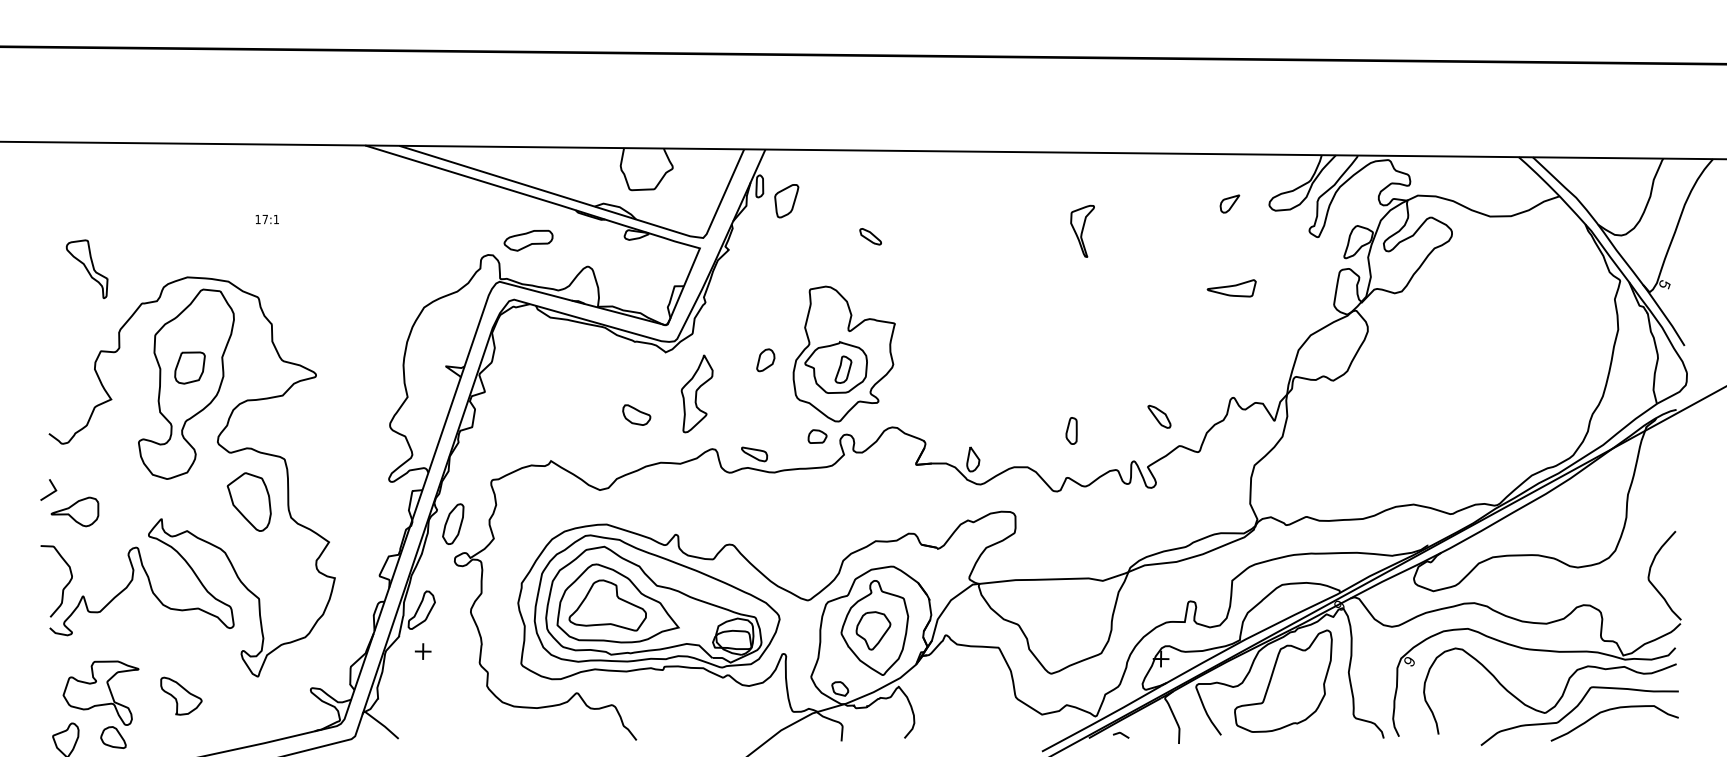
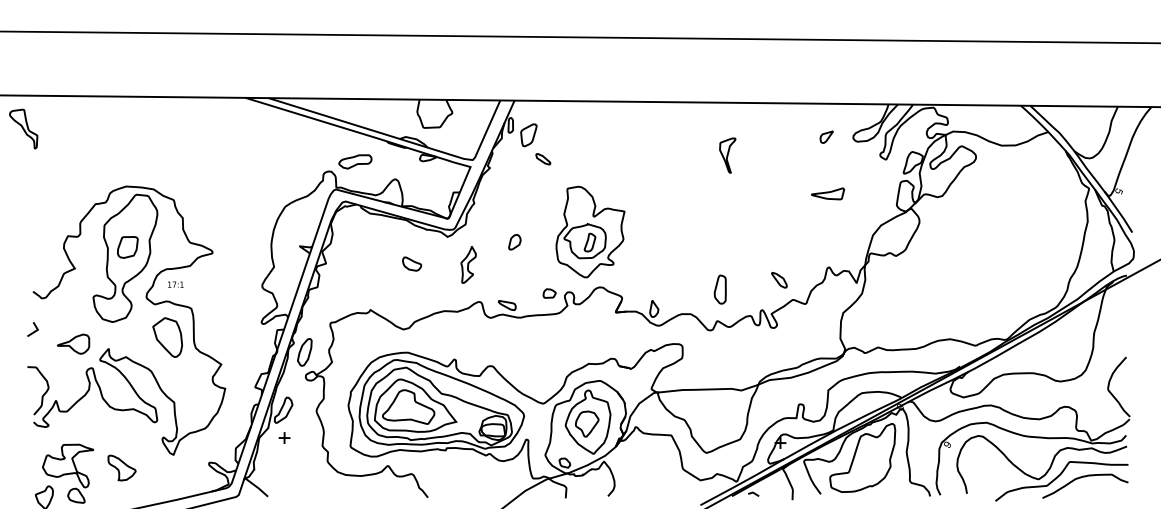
text: (266, 219) -> (175, 284), moved
part: (870, 237) -> (543, 159), moved
part: (86, 268) -> (23, 128), moved
part: (844, 353) -> (590, 231), moved
part: (696, 393) -> (468, 264), size x0.7
part: (637, 414) -> (412, 263), moved
part: (1071, 430) -> (720, 289), size x1.6
part: (74, 510) -> (73, 343), moved

